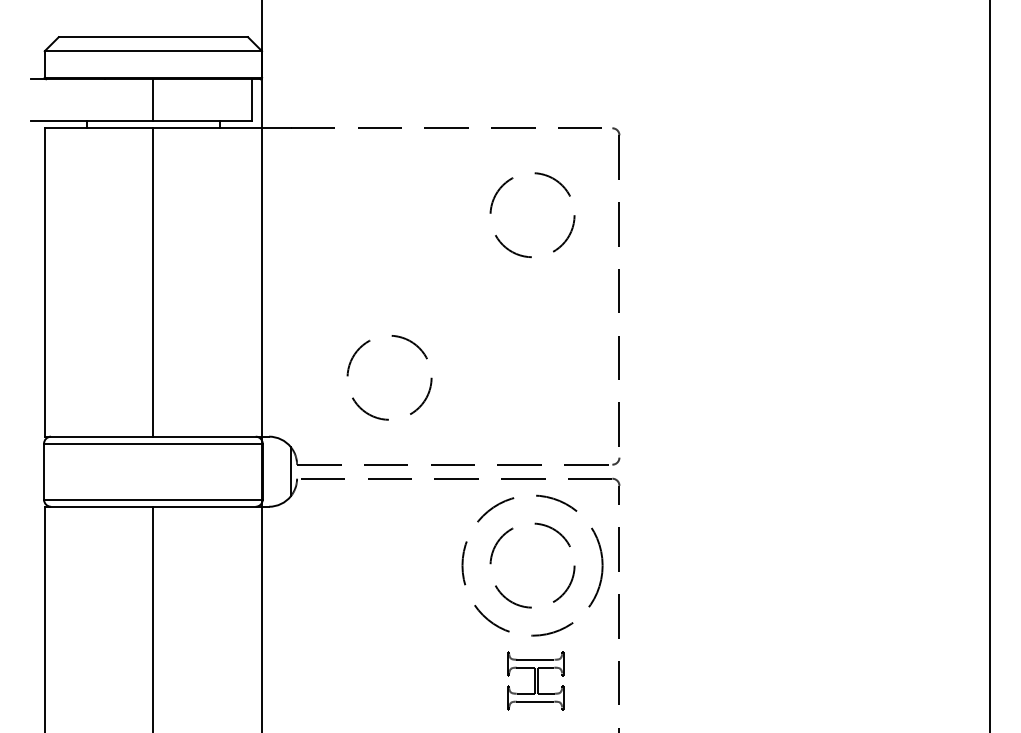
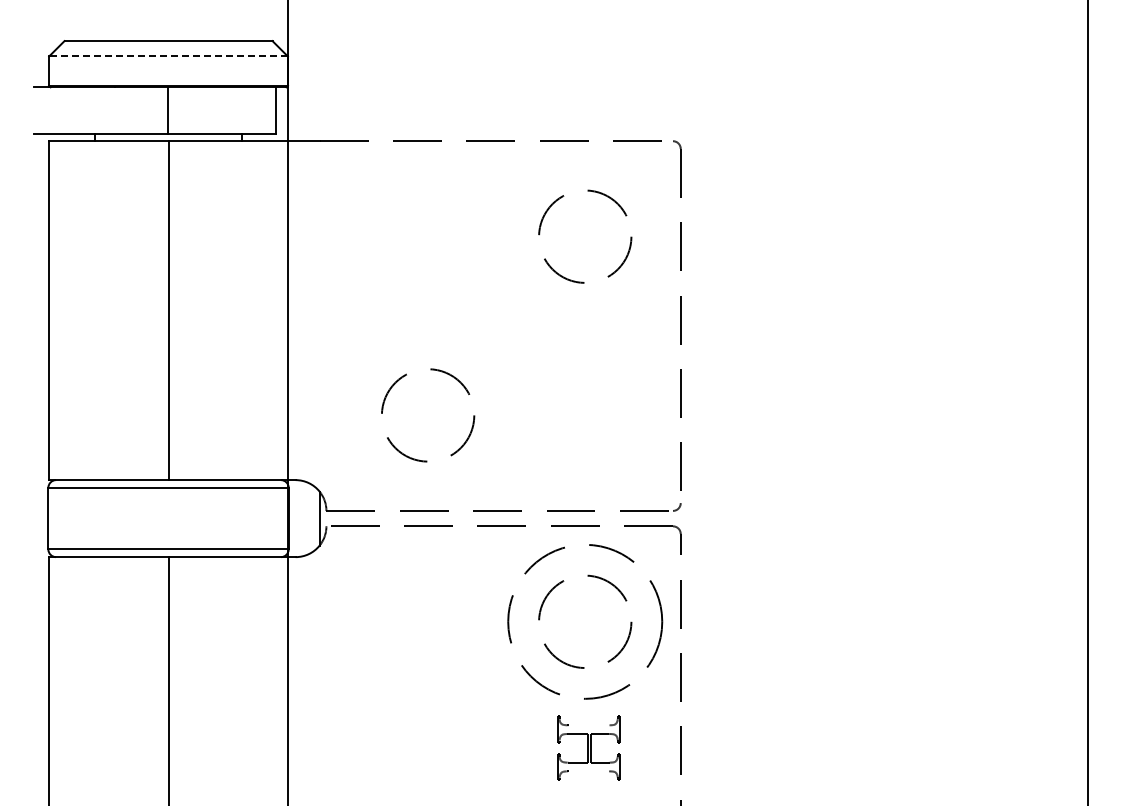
line: (153, 51) -> (168, 56), solid -> dashed
line: (535, 659) -> (588, 725), removed
line: (535, 701) -> (588, 771), removed

